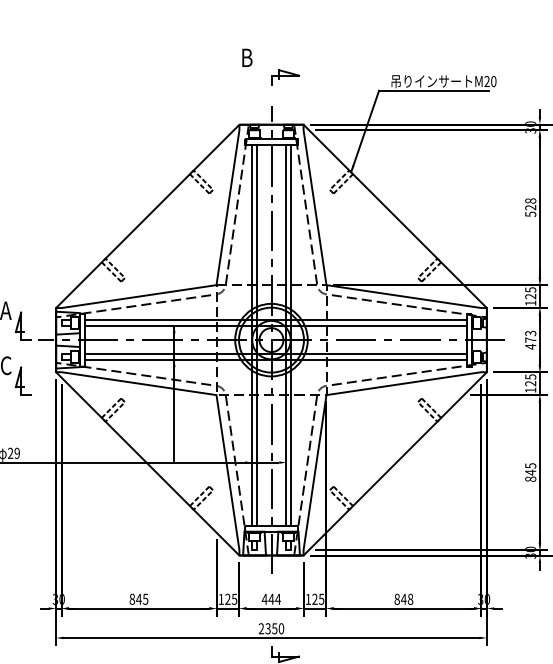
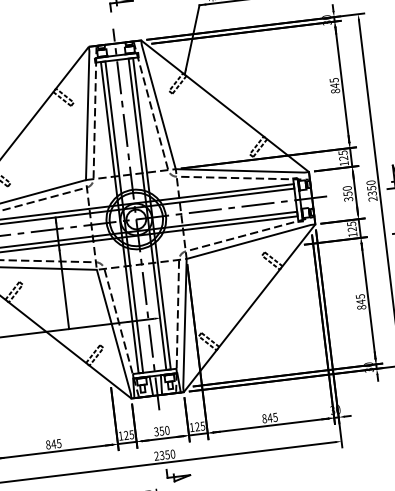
text: (530, 207) -> (334, 85), 528 -> 845
text: (530, 339) -> (347, 193), 473 -> 350
text: (271, 598) -> (161, 430), 444 -> 350
text: (410, 598) -> (275, 416), 848 -> 845

